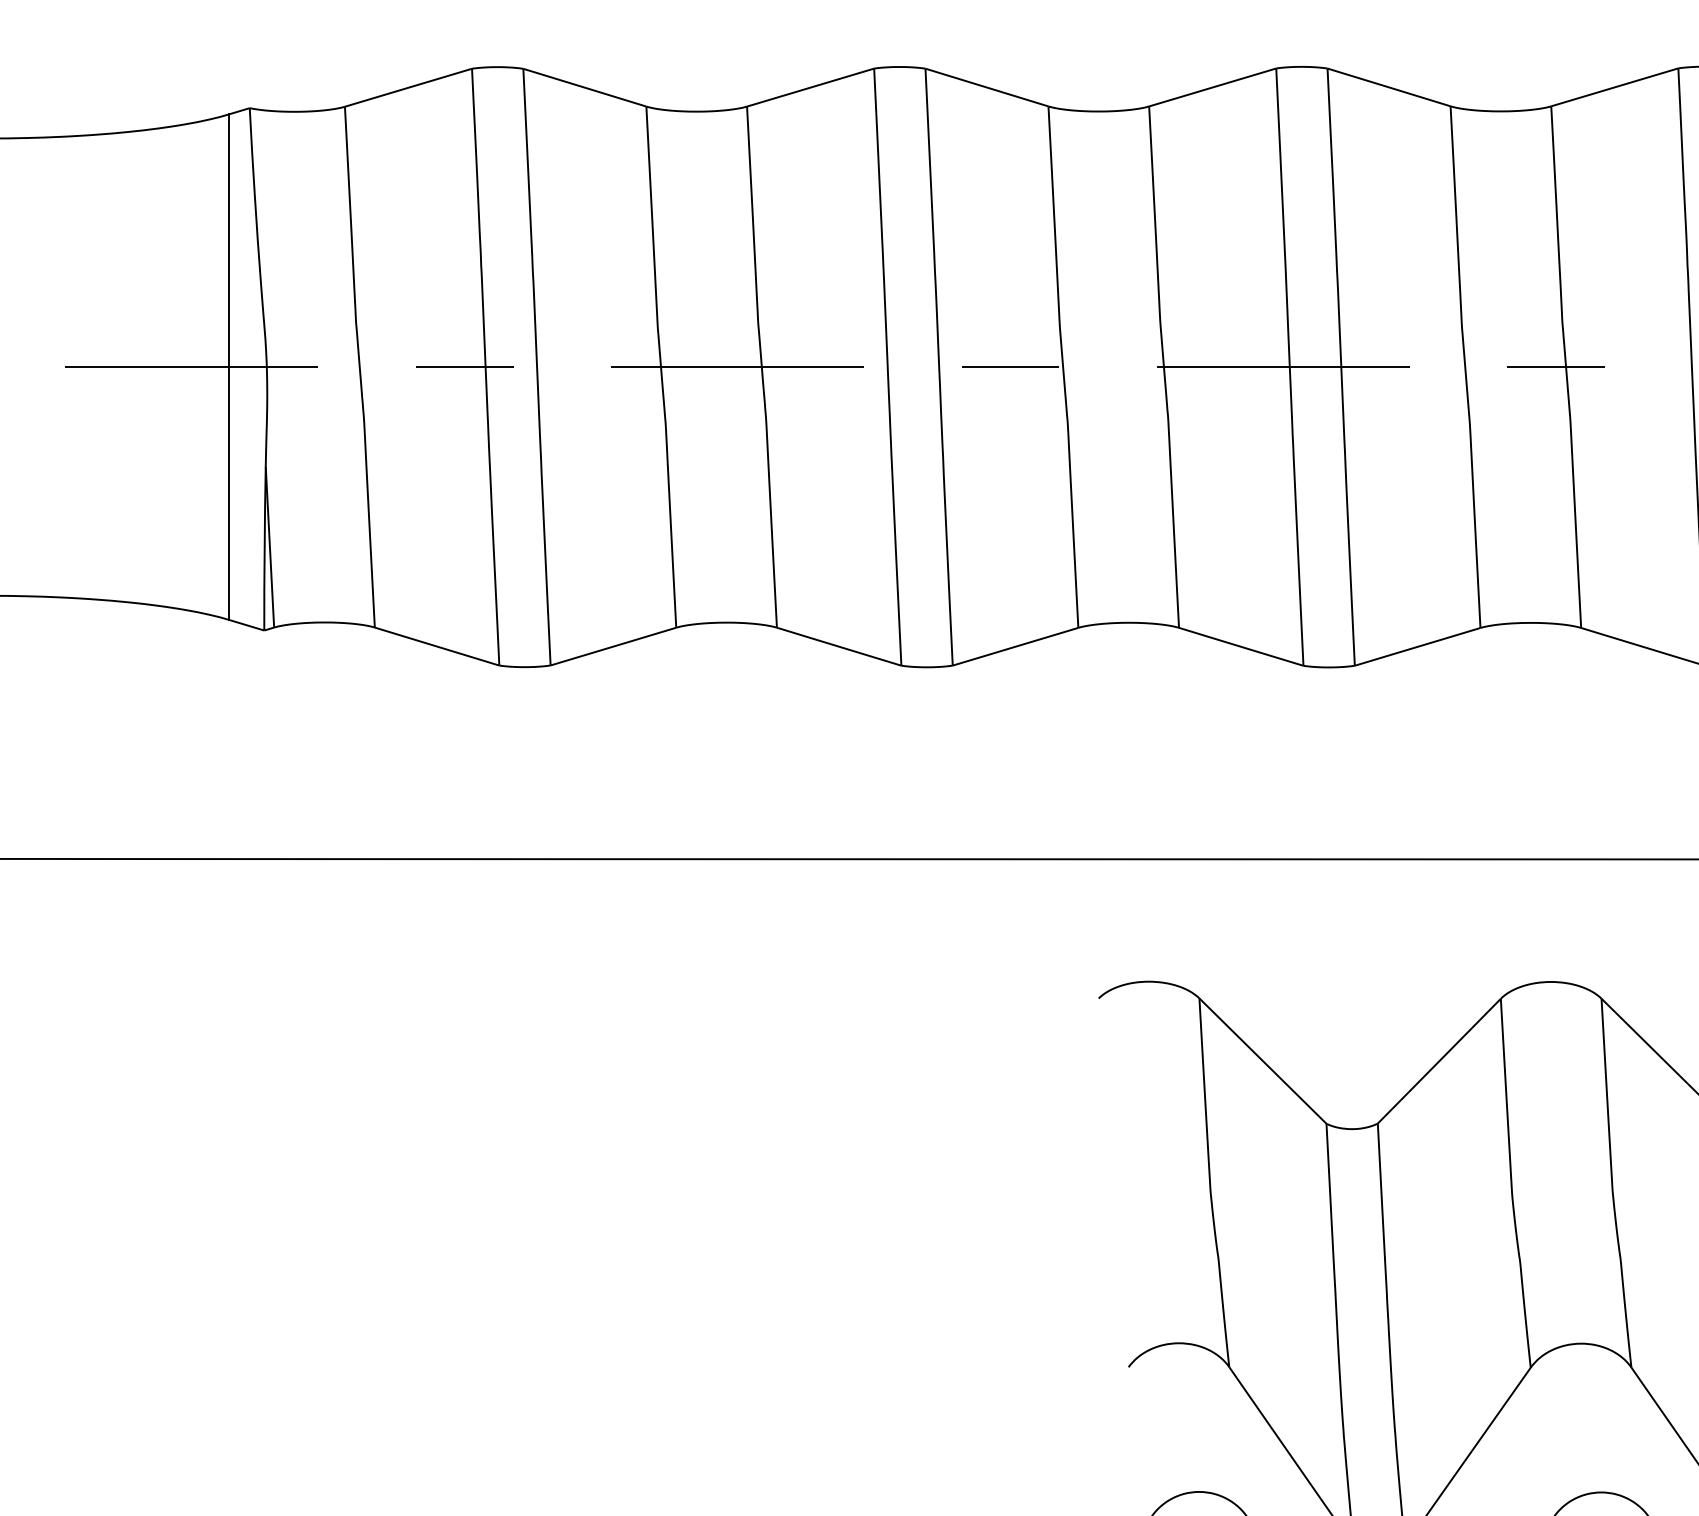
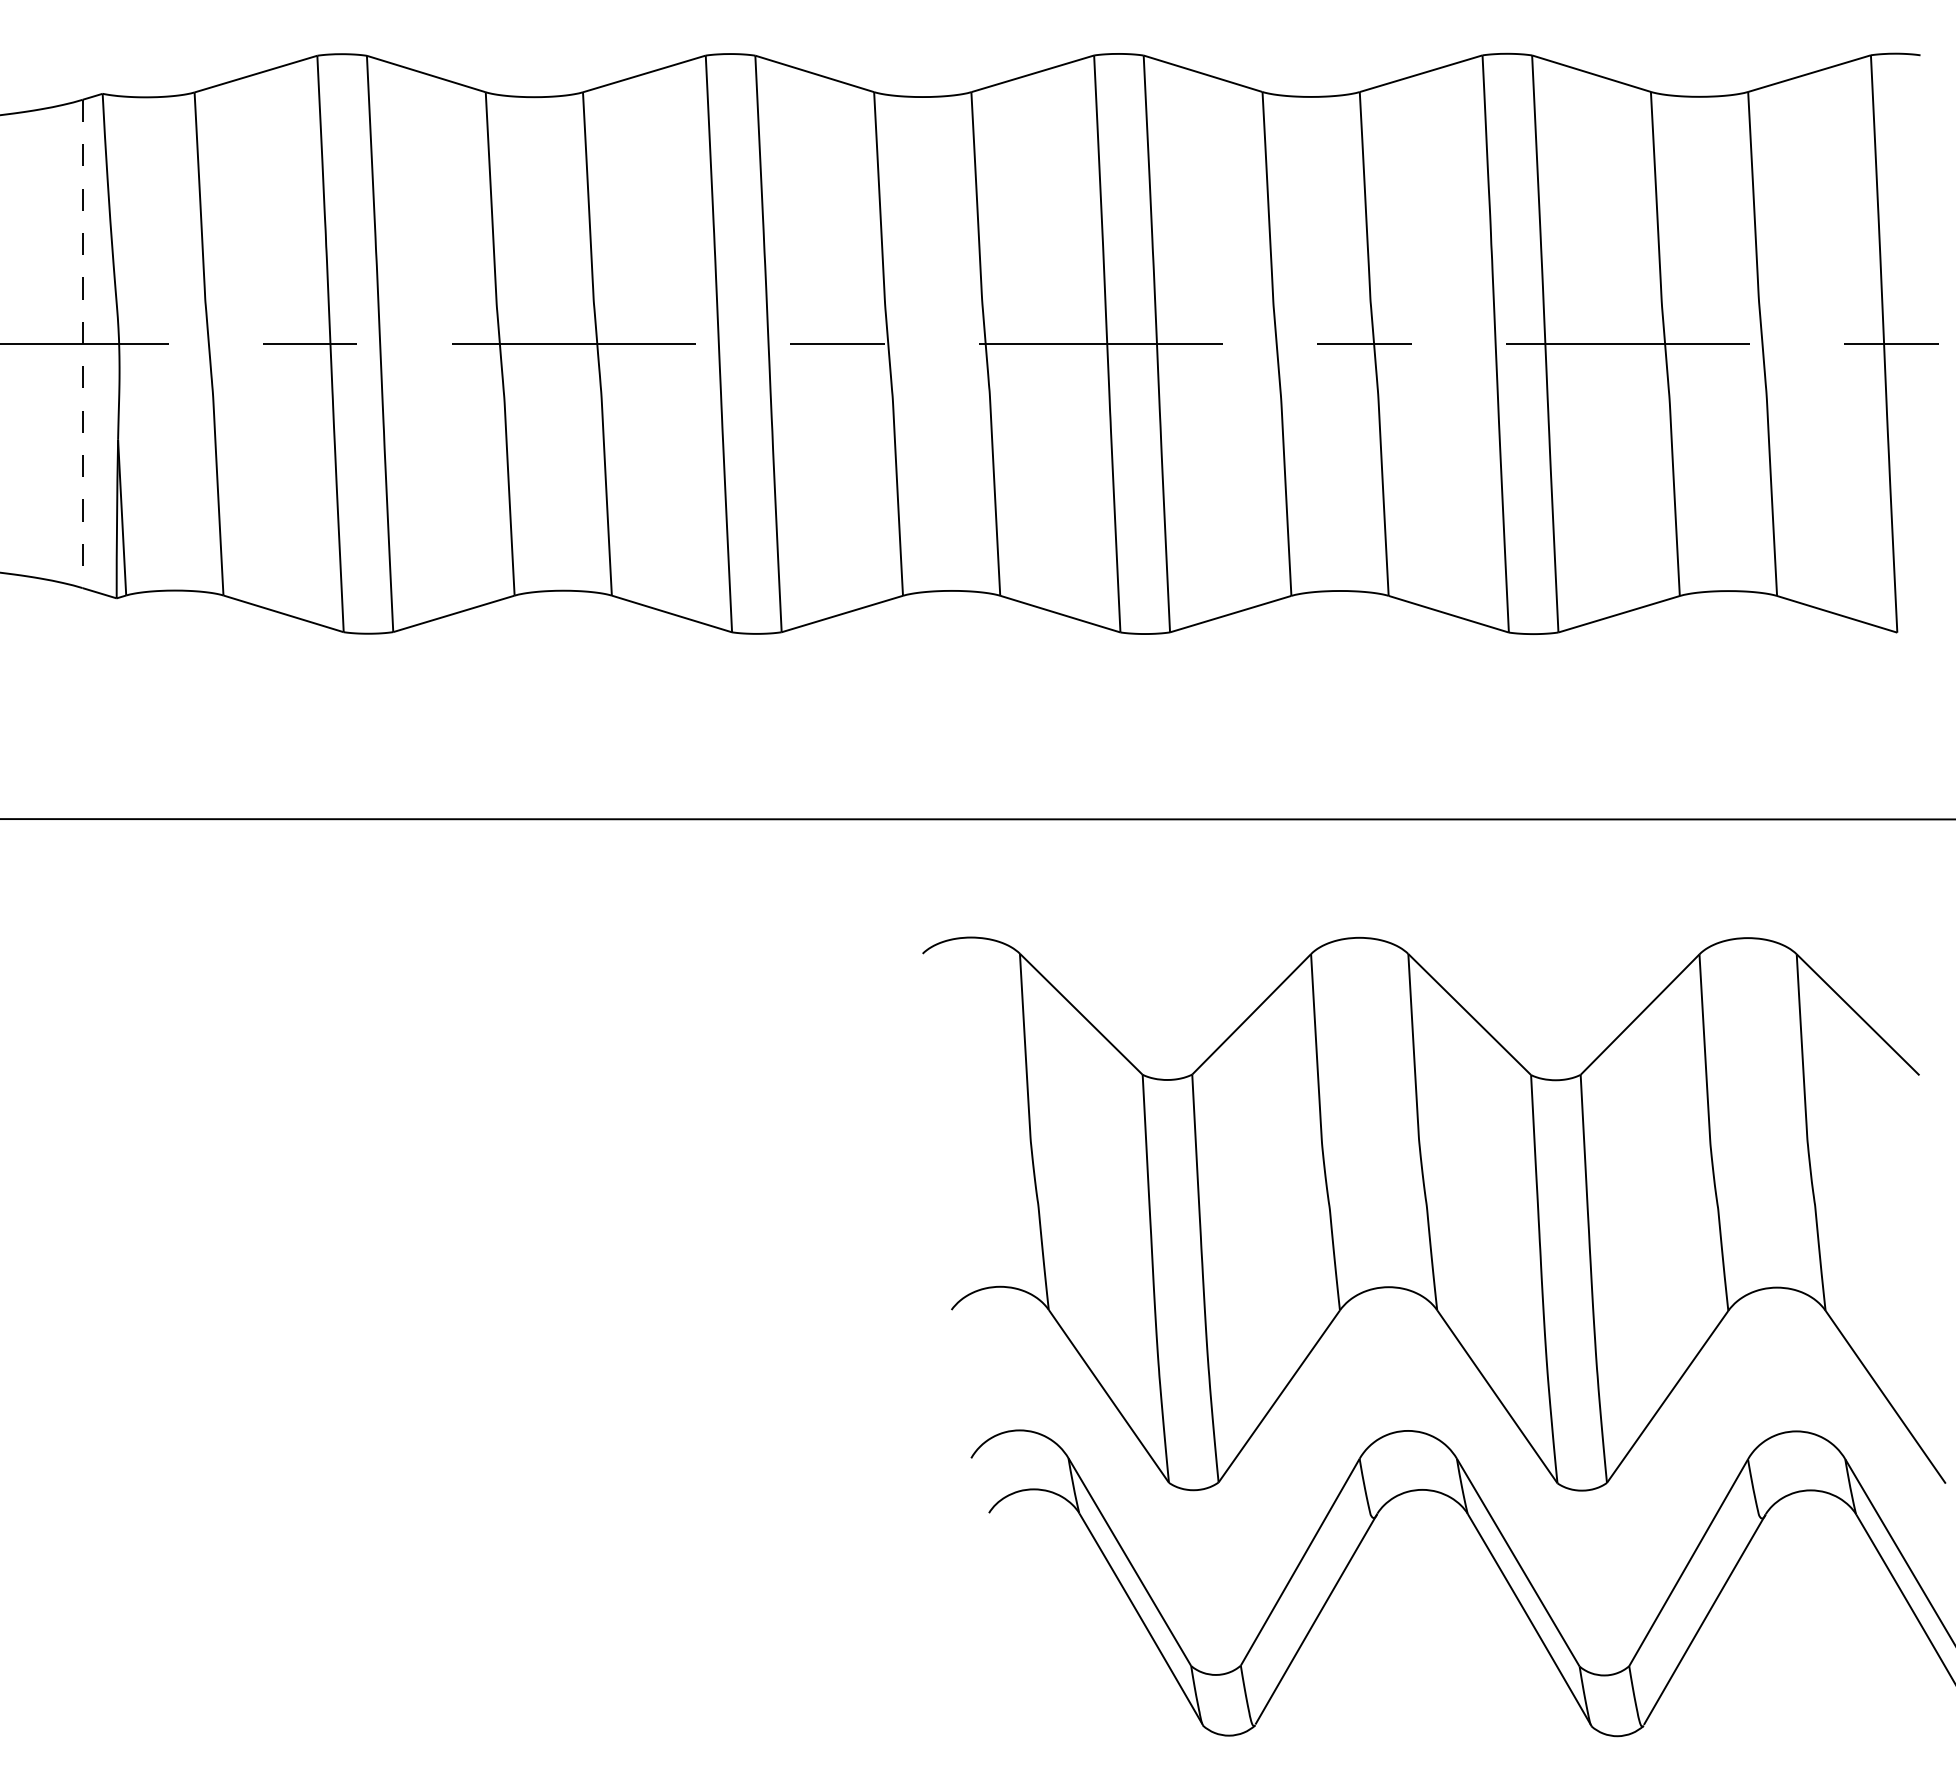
line: (228, 367) -> (82, 344), solid -> dashed

